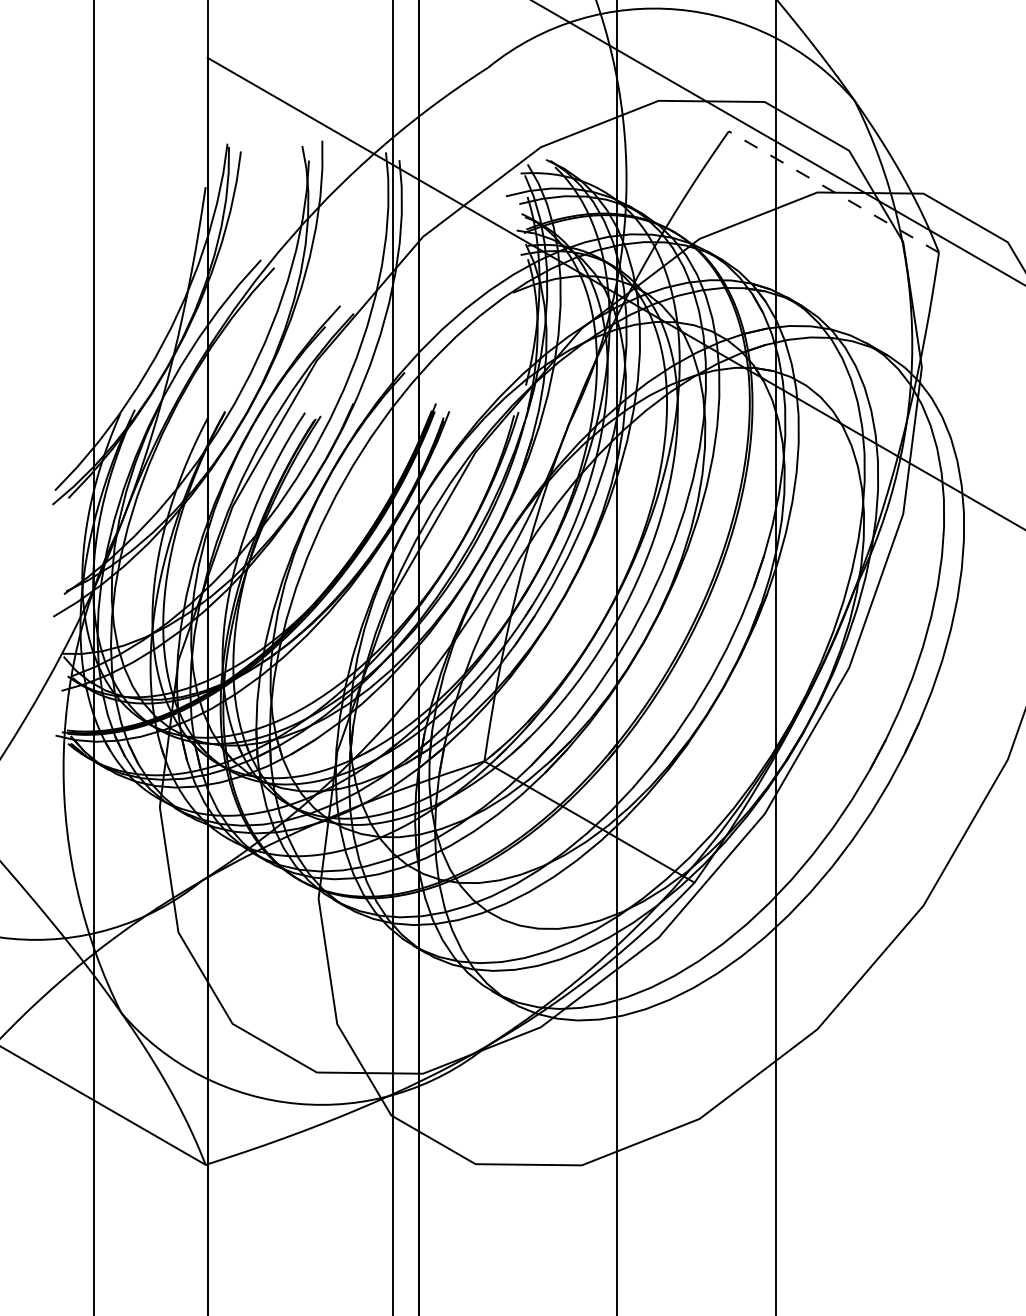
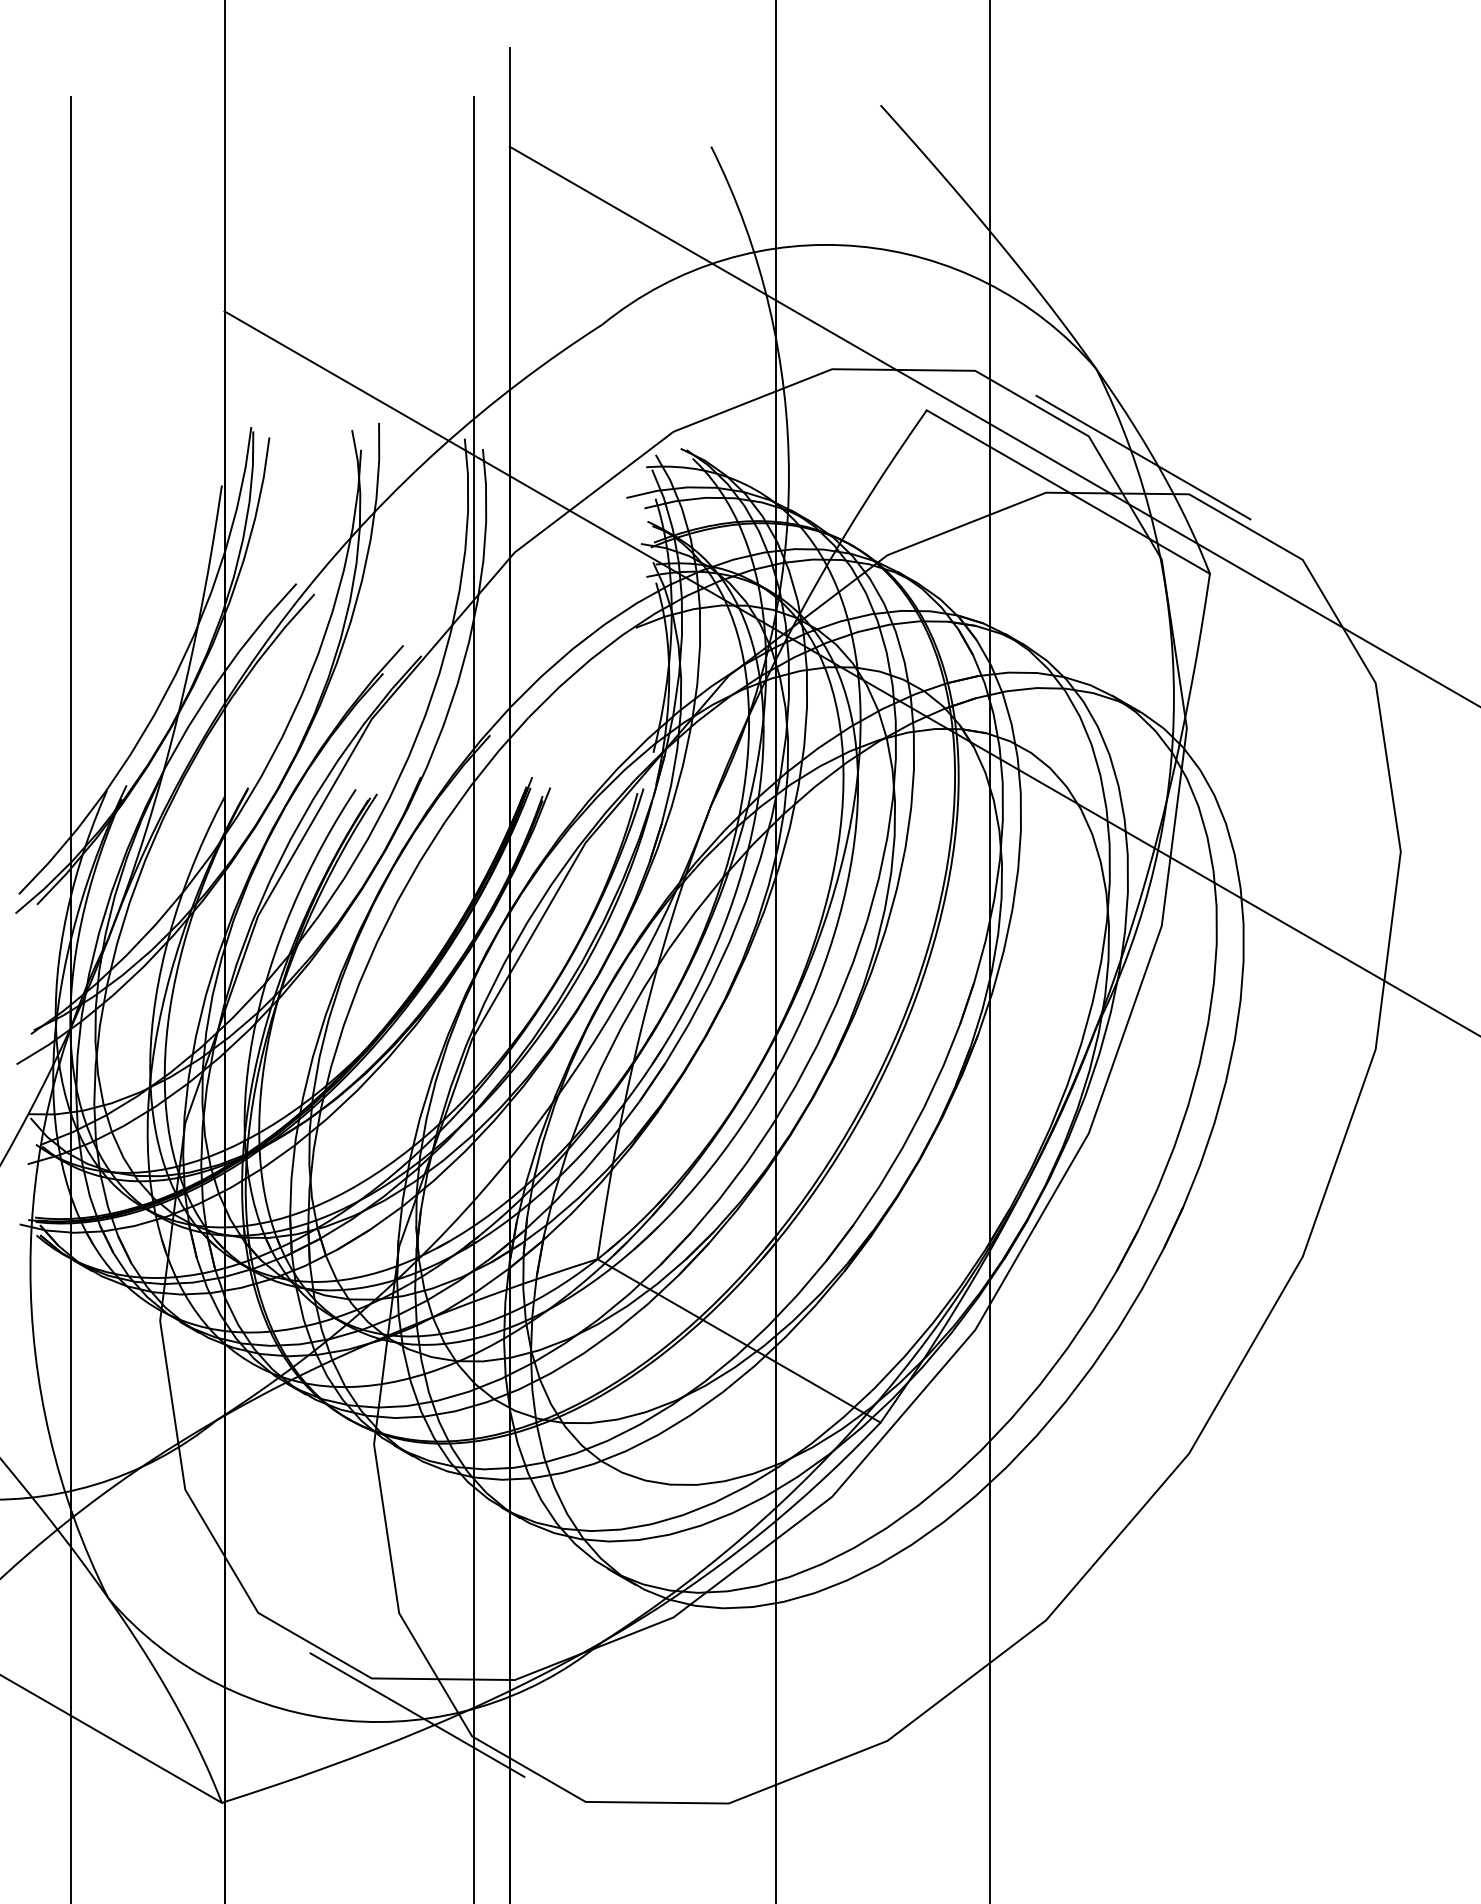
line: (889, 166) -> (1143, 457), added
line: (833, 191) -> (1067, 491), dashed -> solid
line: (350, 1099) -> (417, 1714), added

